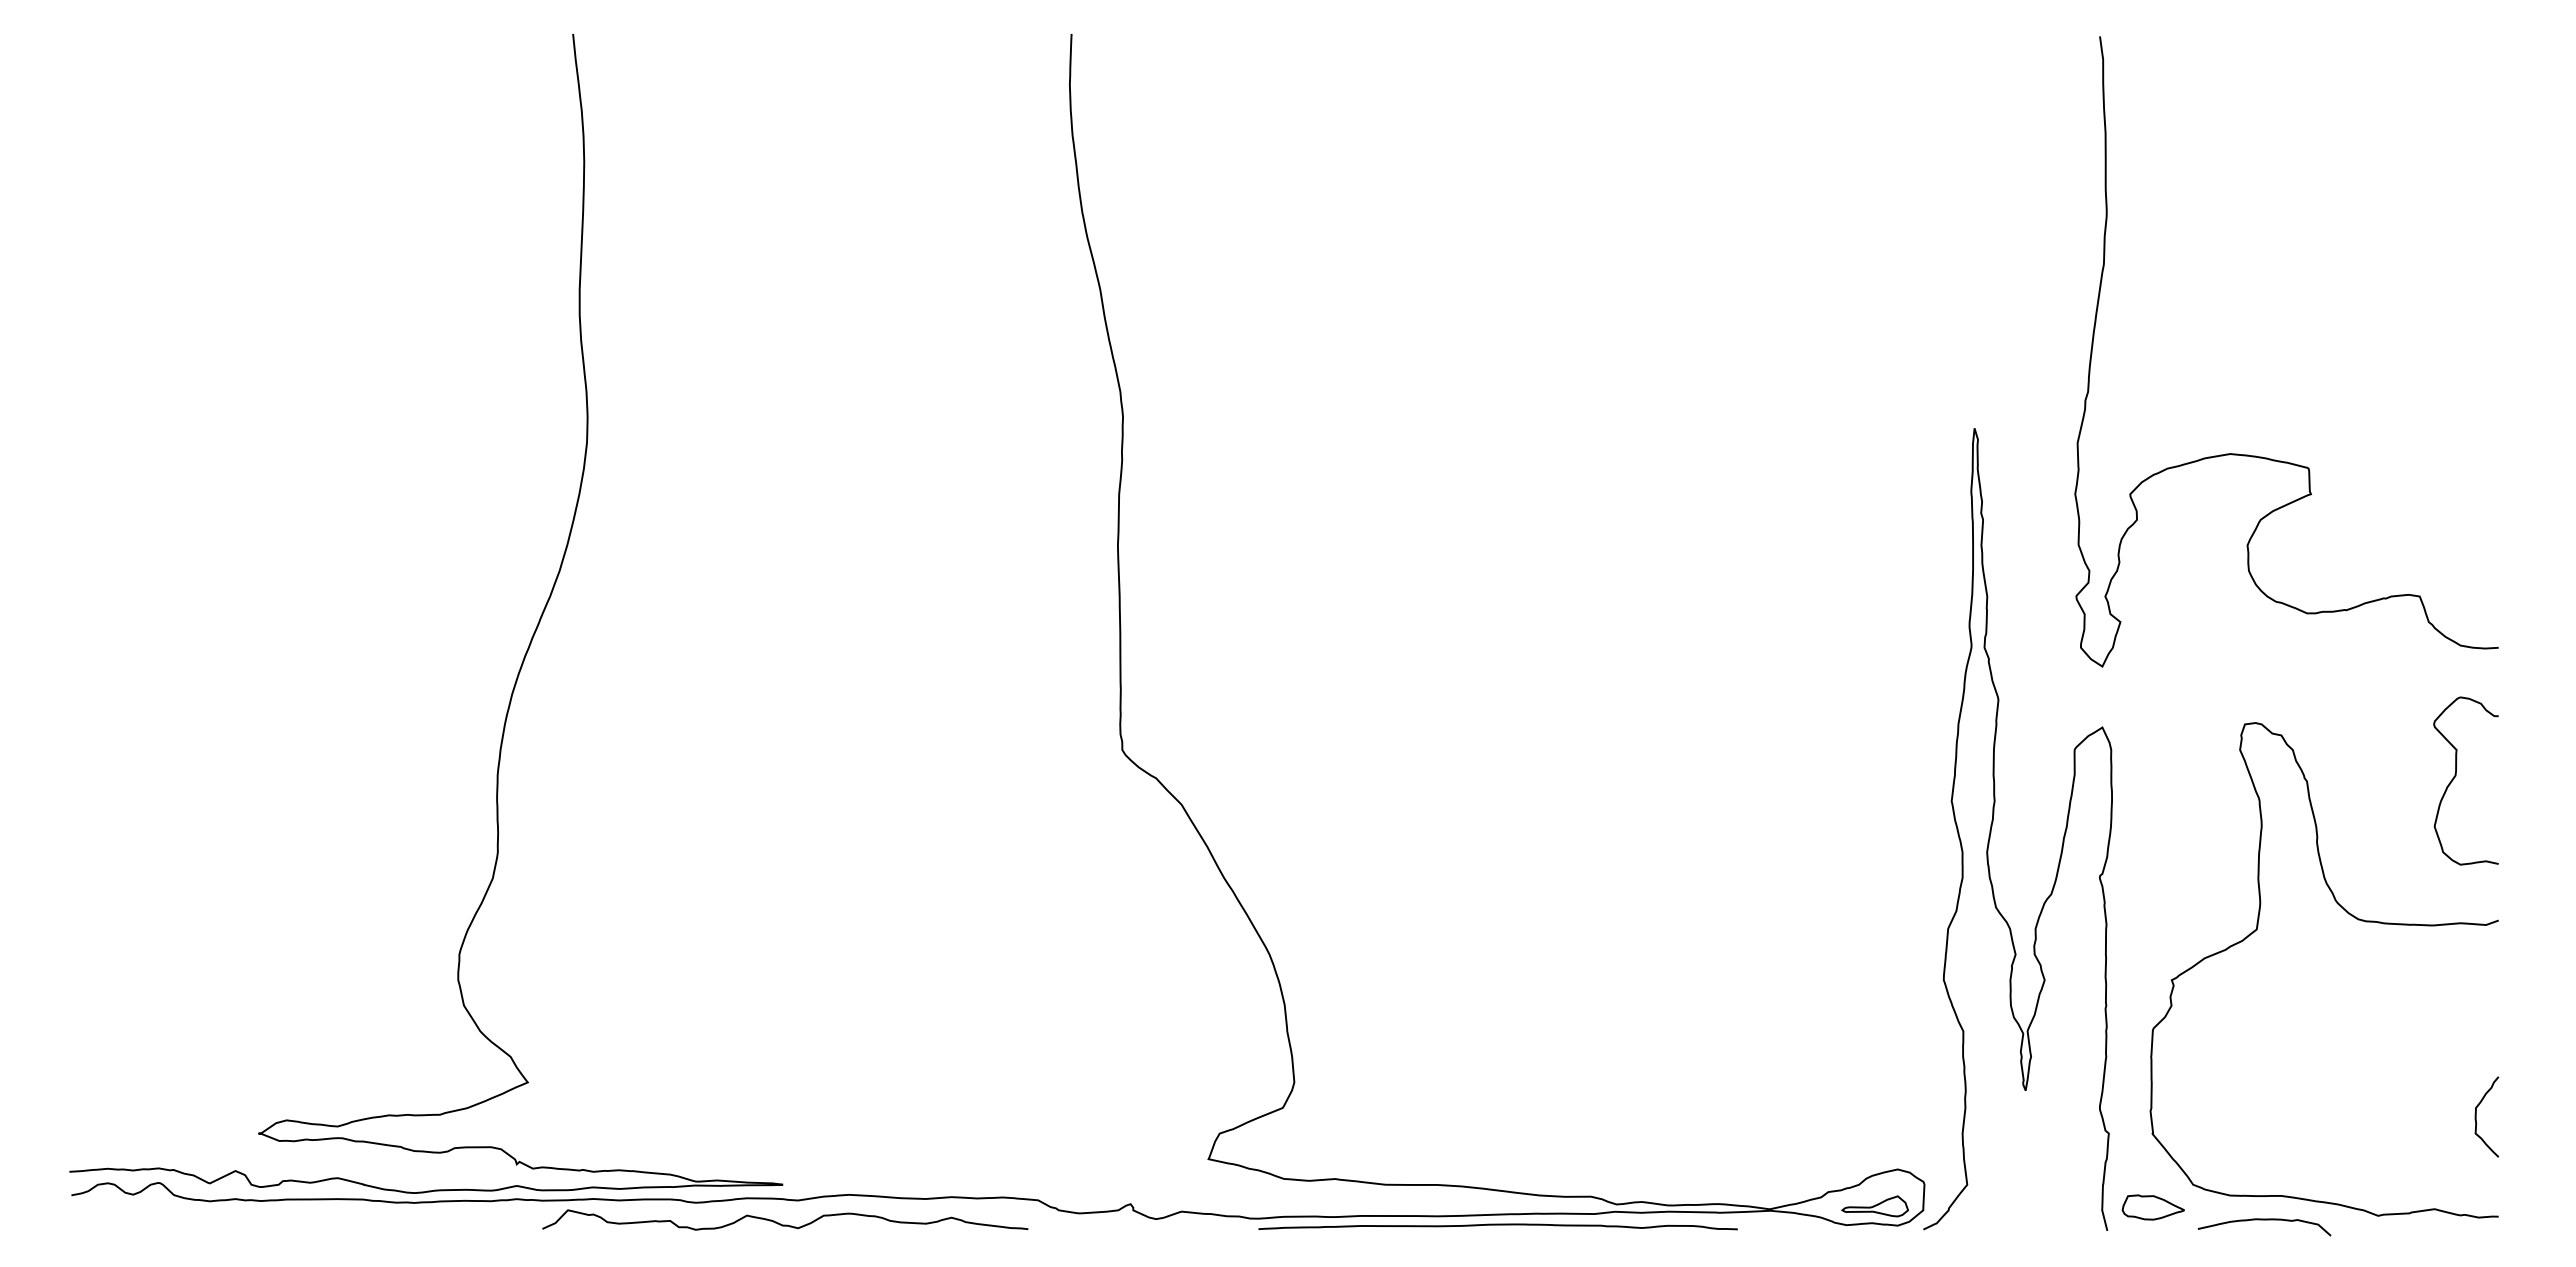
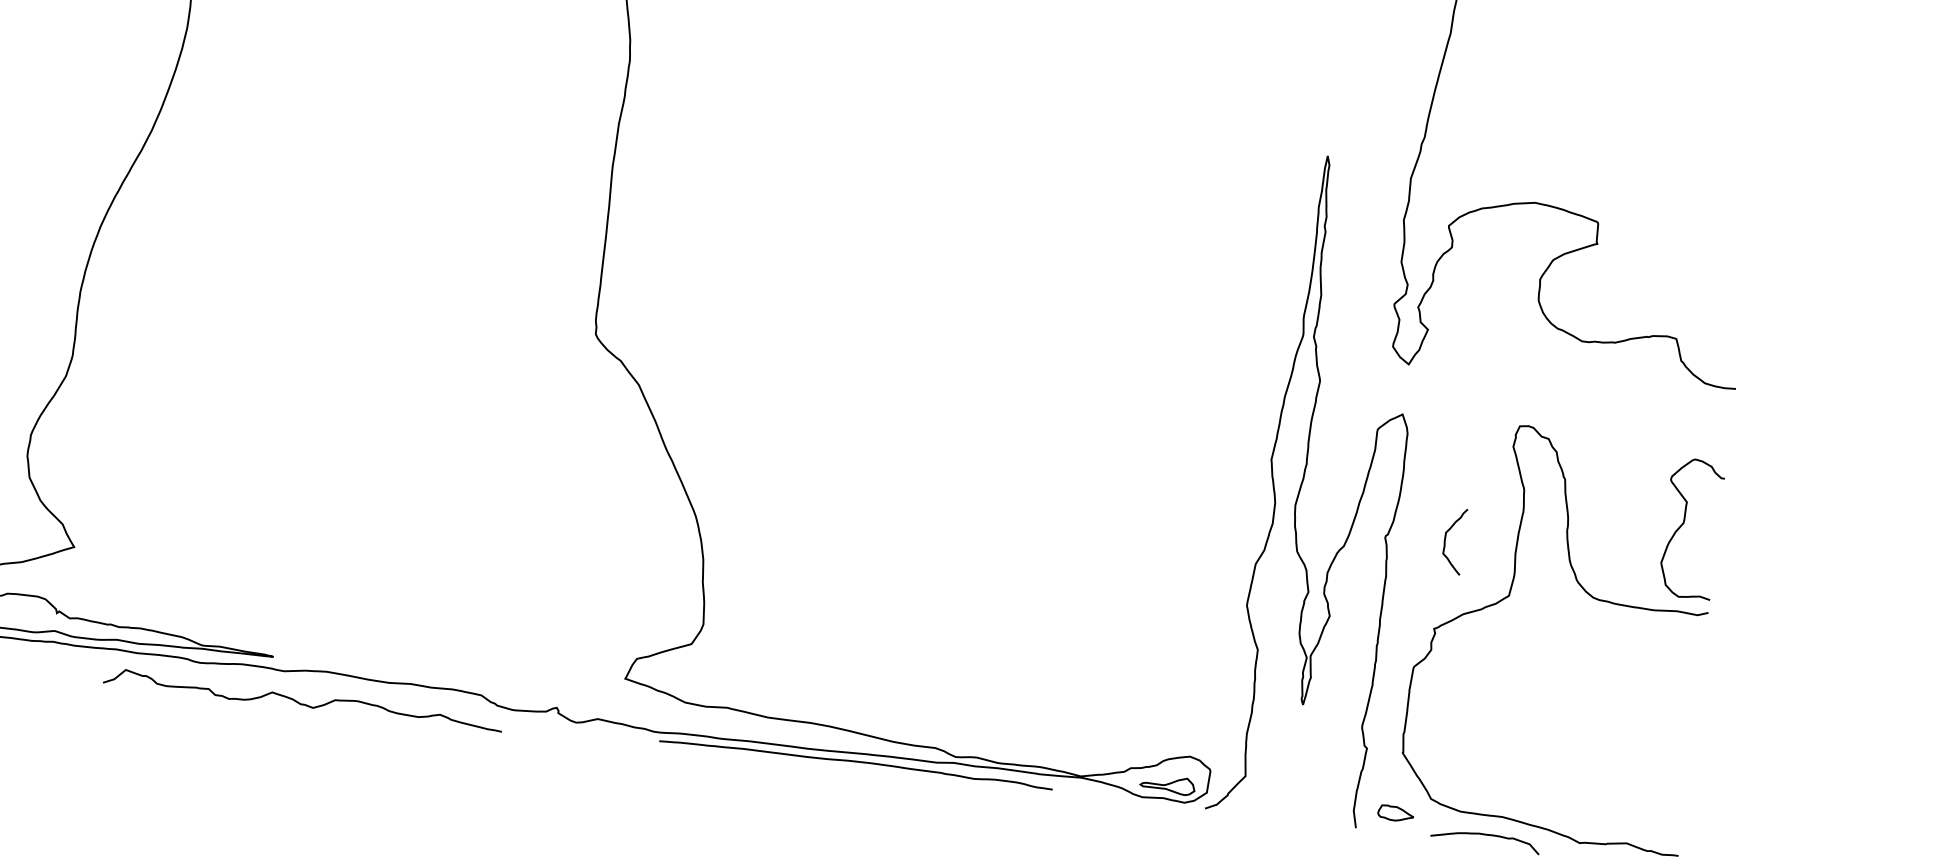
curve: (2456, 776) -> (1684, 524), moved
curve: (2476, 1116) -> (1445, 539), moved
part: (2152, 1207) -> (1395, 813), size x0.7
curve: (785, 1224) -> (303, 703), moved

